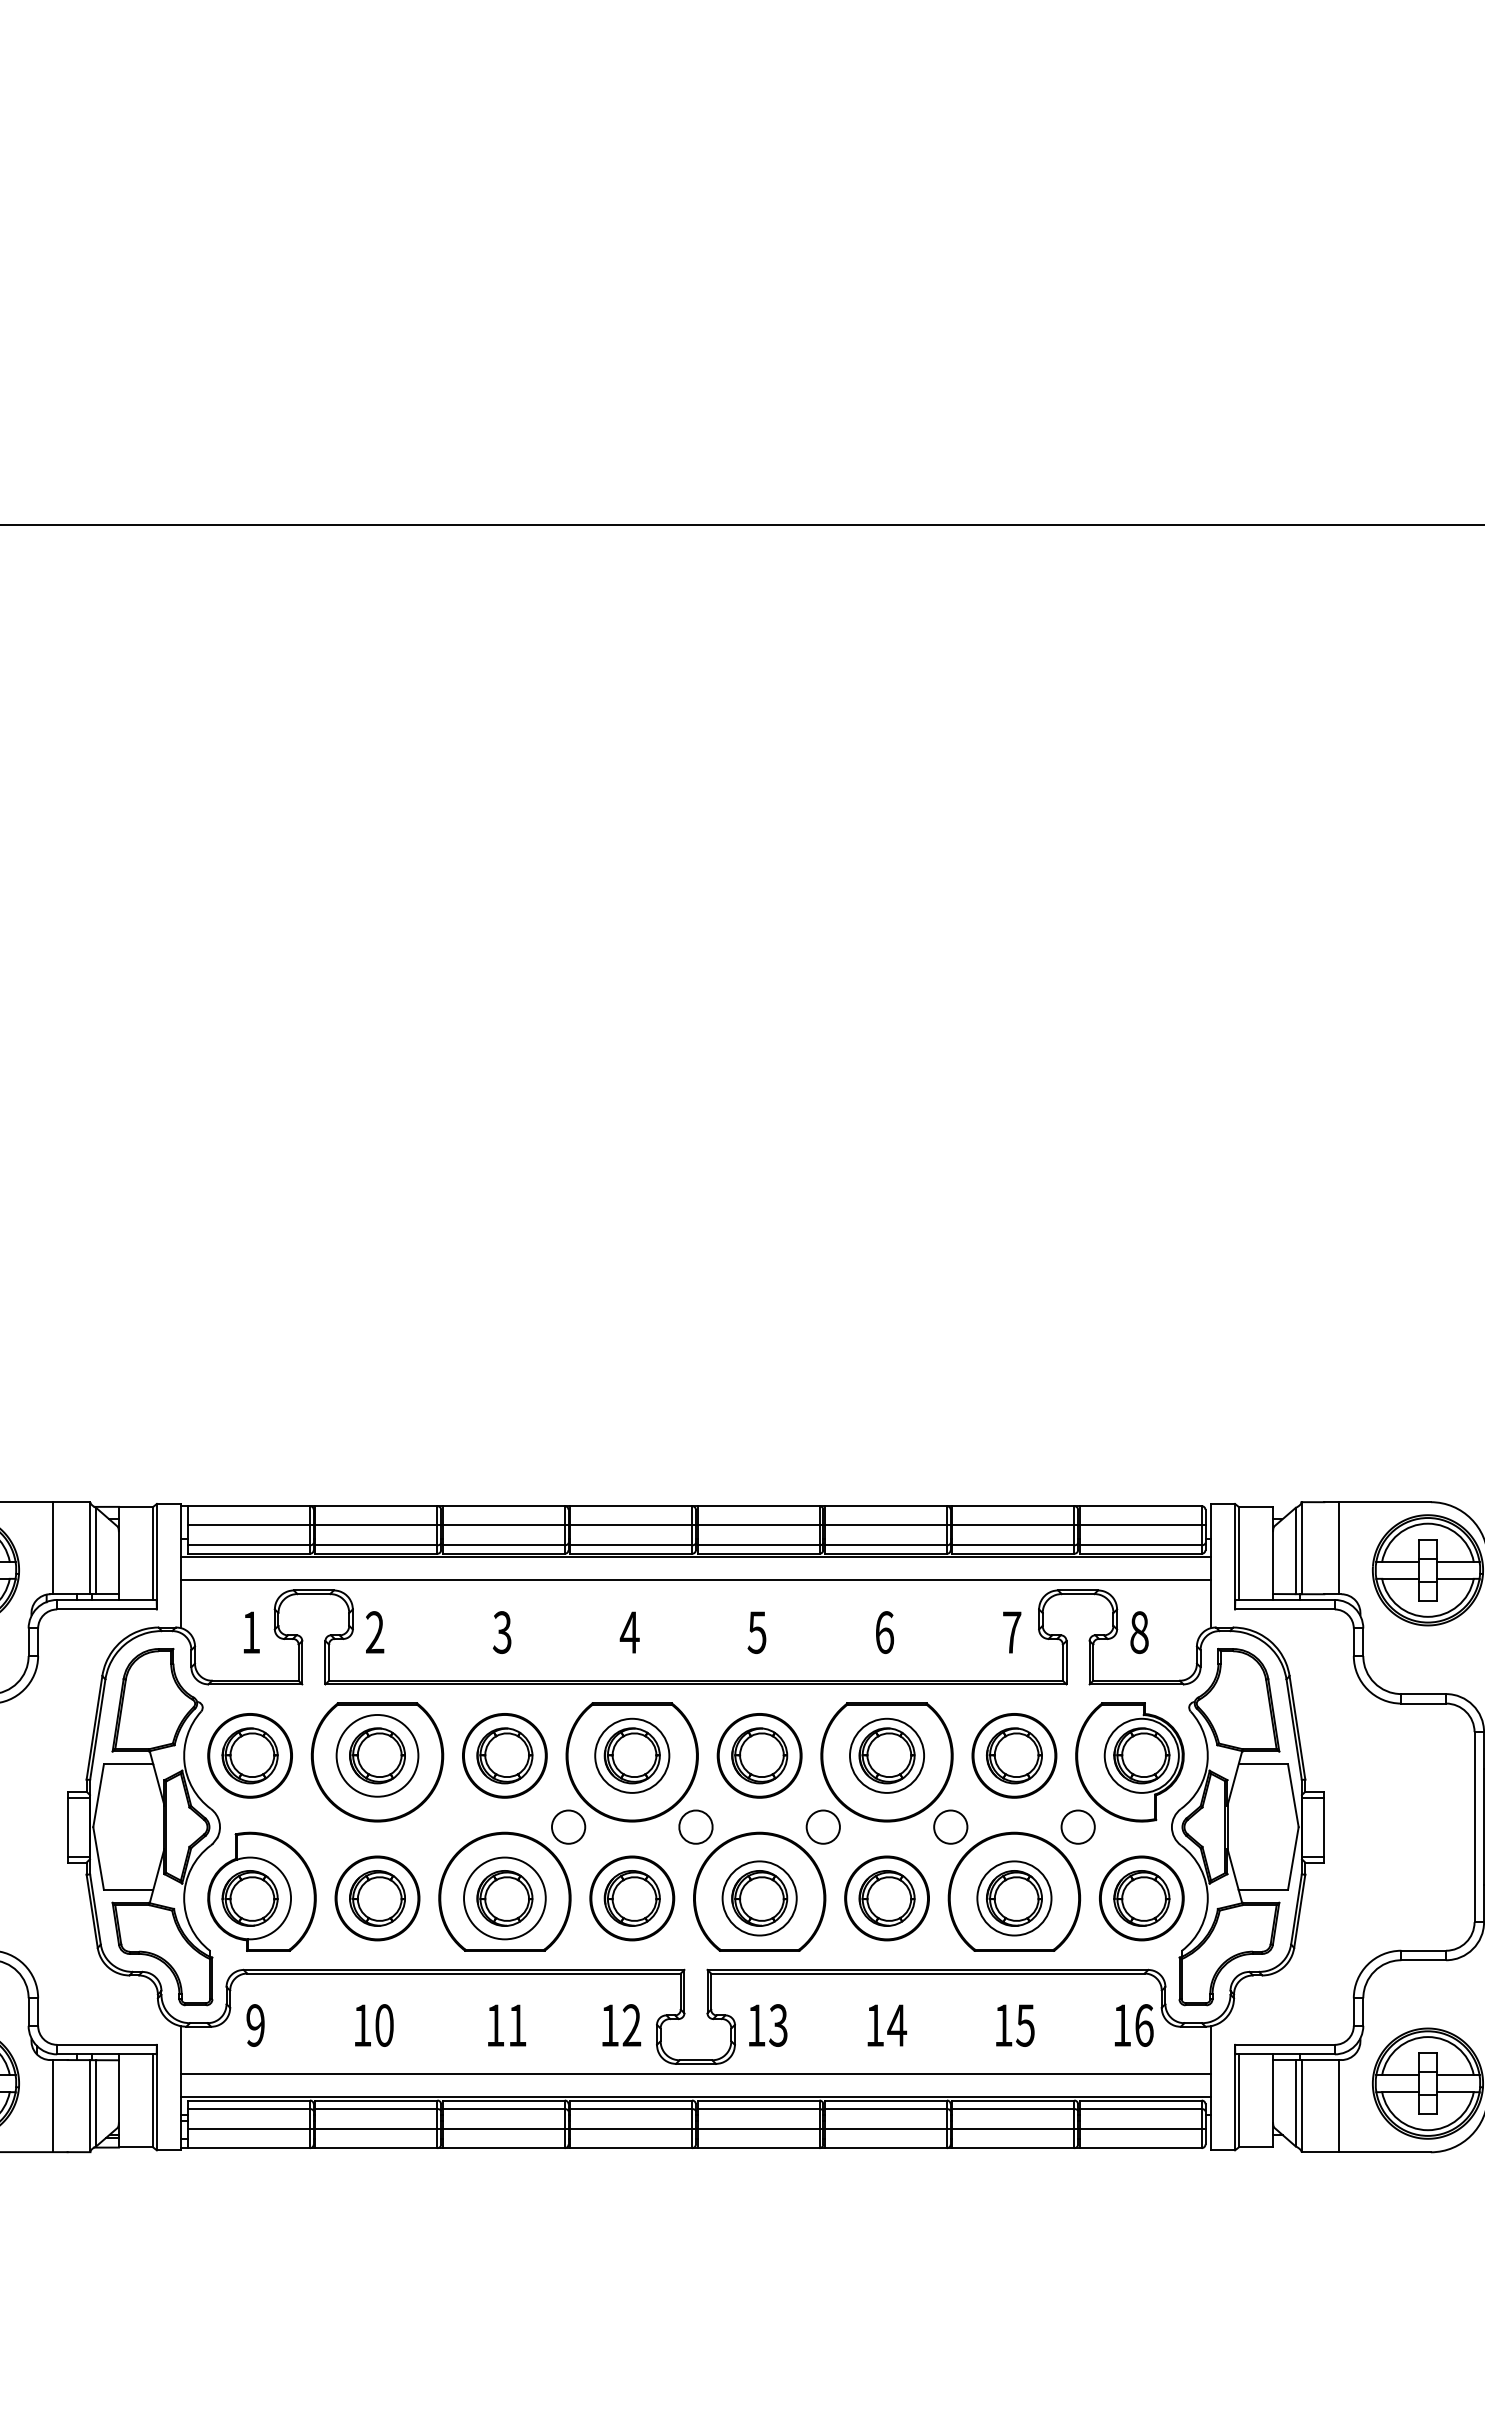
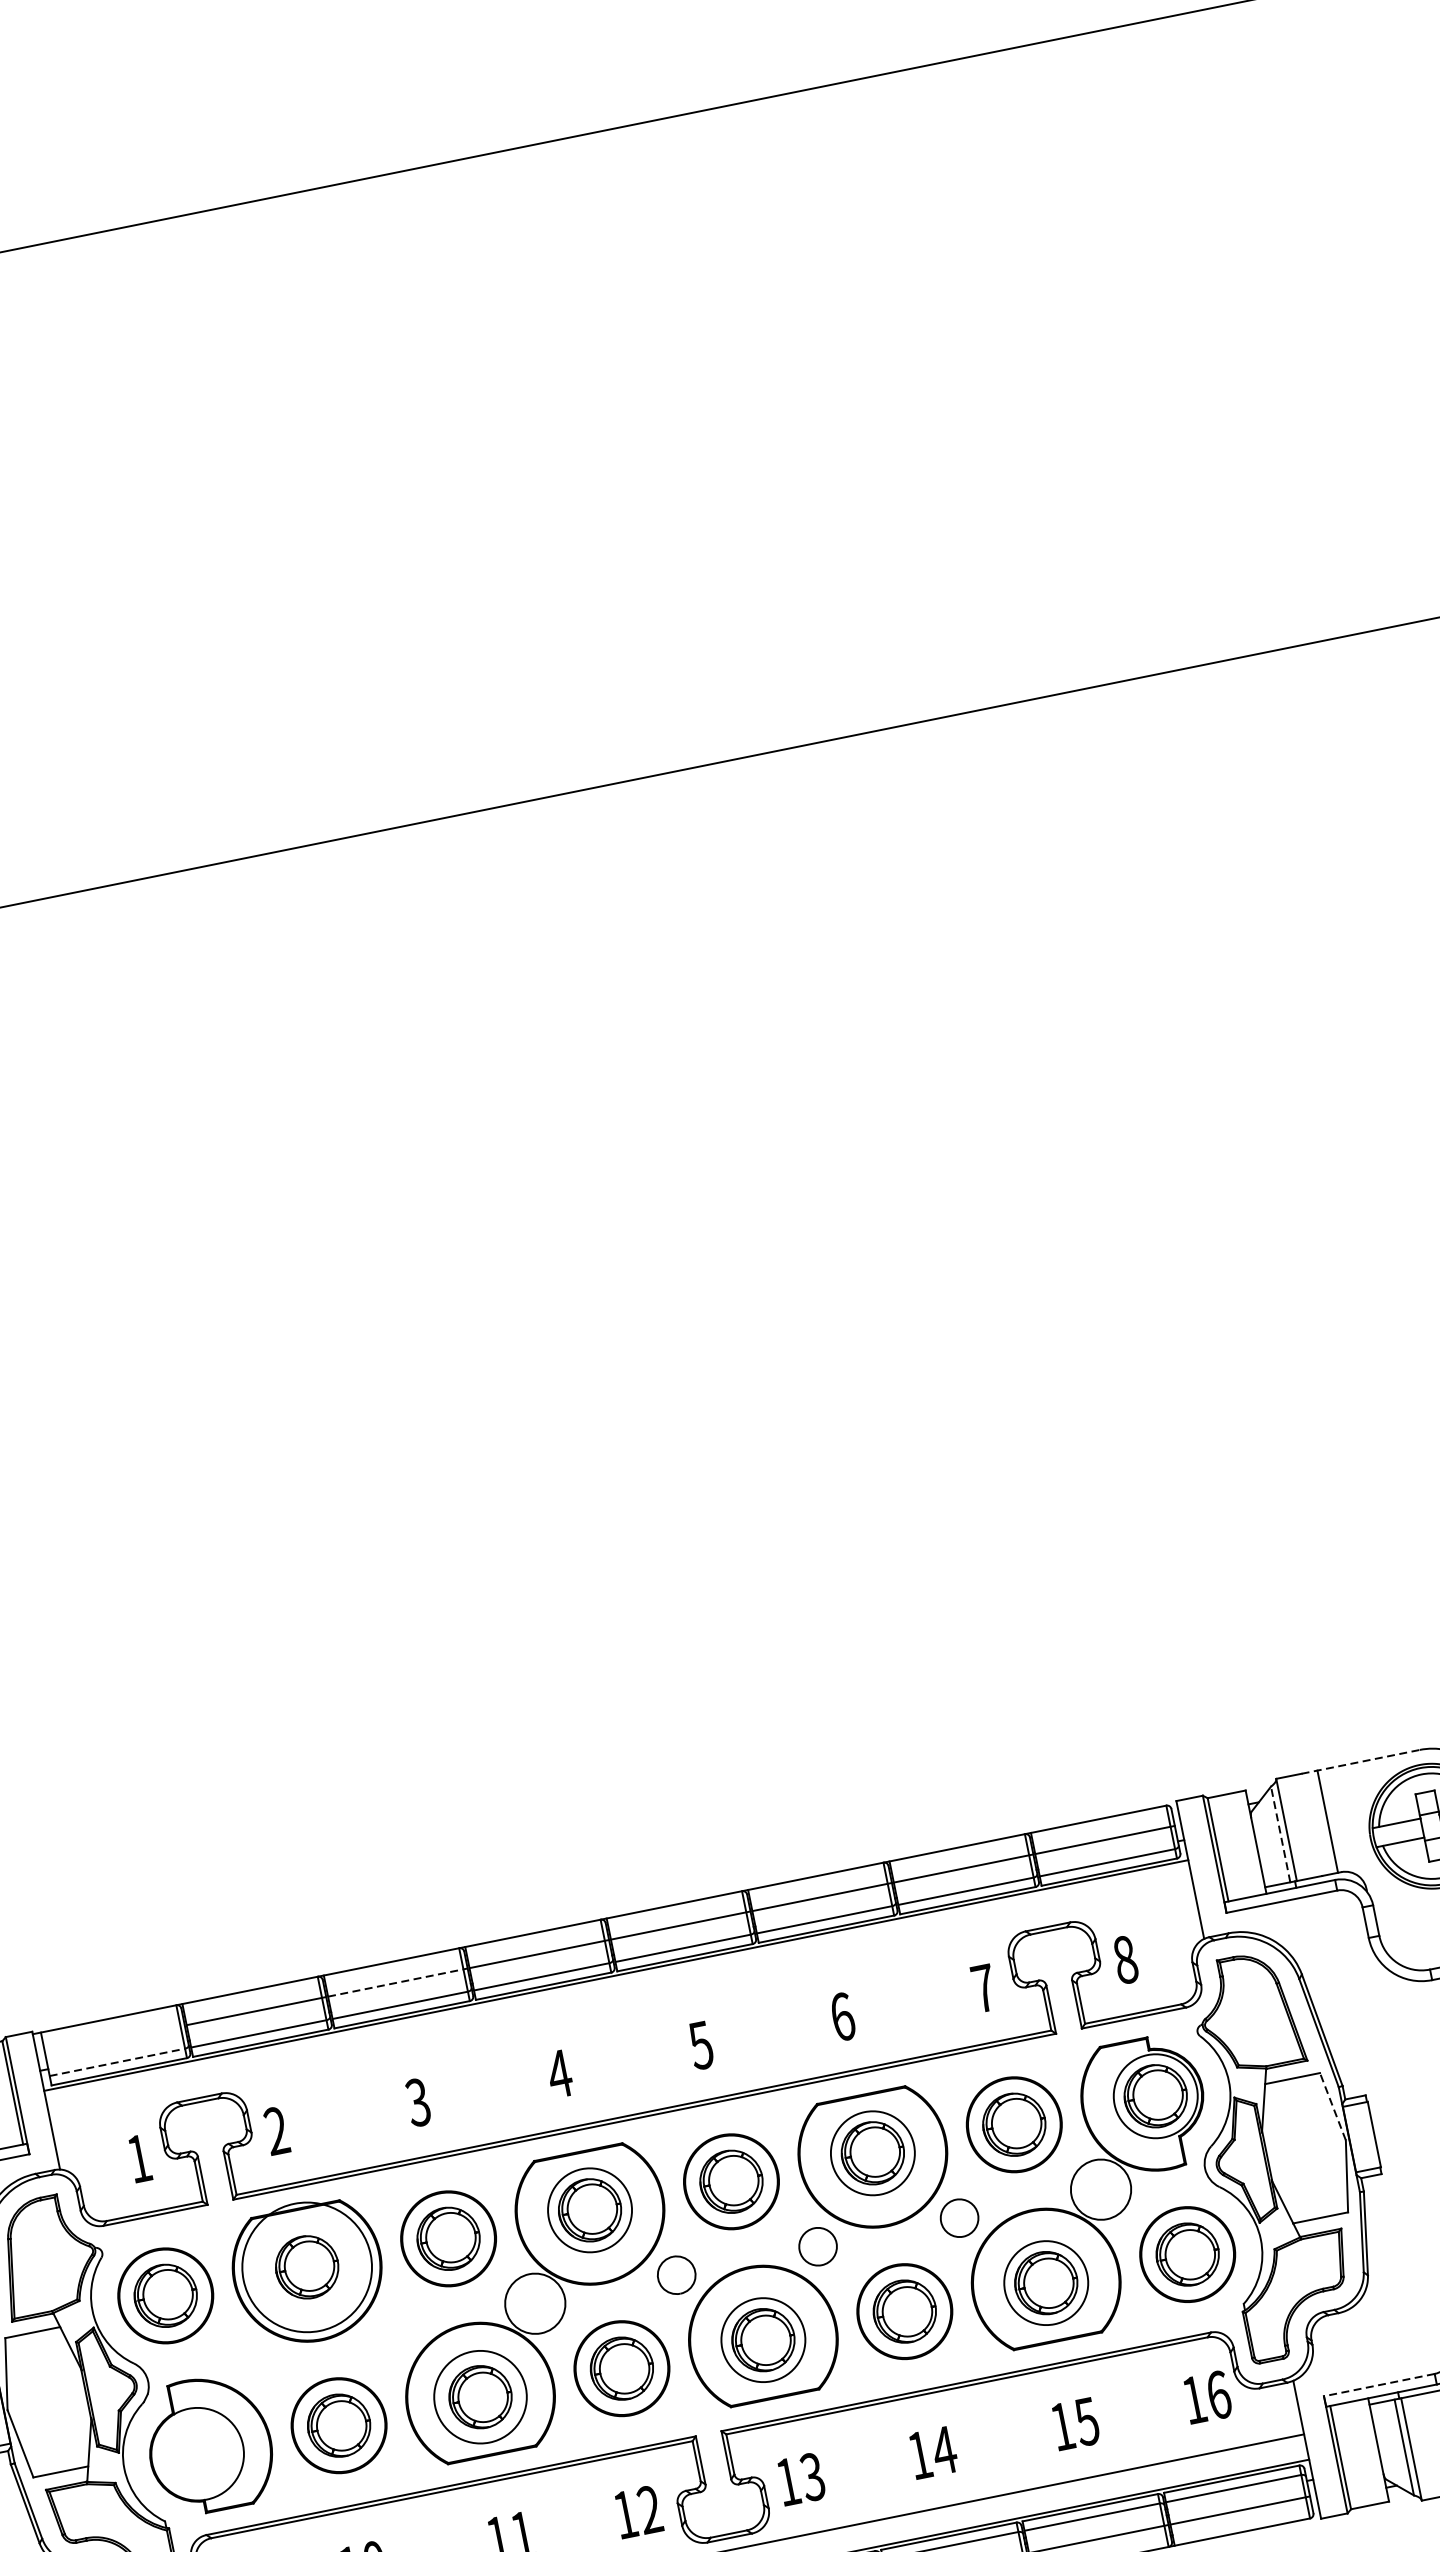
line: (1378, 1502) -> (1361, 1761), solid -> dashed
line: (250, 1525) -> (114, 2040), removed
line: (505, 1525) -> (397, 1982), solid -> dashed
line: (249, 1545) -> (117, 2062), solid -> dashed
line: (1295, 1550) -> (1280, 1833), solid -> dashed
line: (695, 1579) -> (620, 2000), removed
circle: (377, 1755) -> (307, 2266), size x1.4
line: (1293, 1795) -> (1333, 2106), solid -> dashed
circle: (568, 1826) -> (535, 2303), size x1.6
circle: (1077, 1826) -> (1100, 2189), size x1.6
part: (249, 1898) -> (196, 2454), removed
line: (1284, 2044) -> (1378, 2384), solid -> dashed

